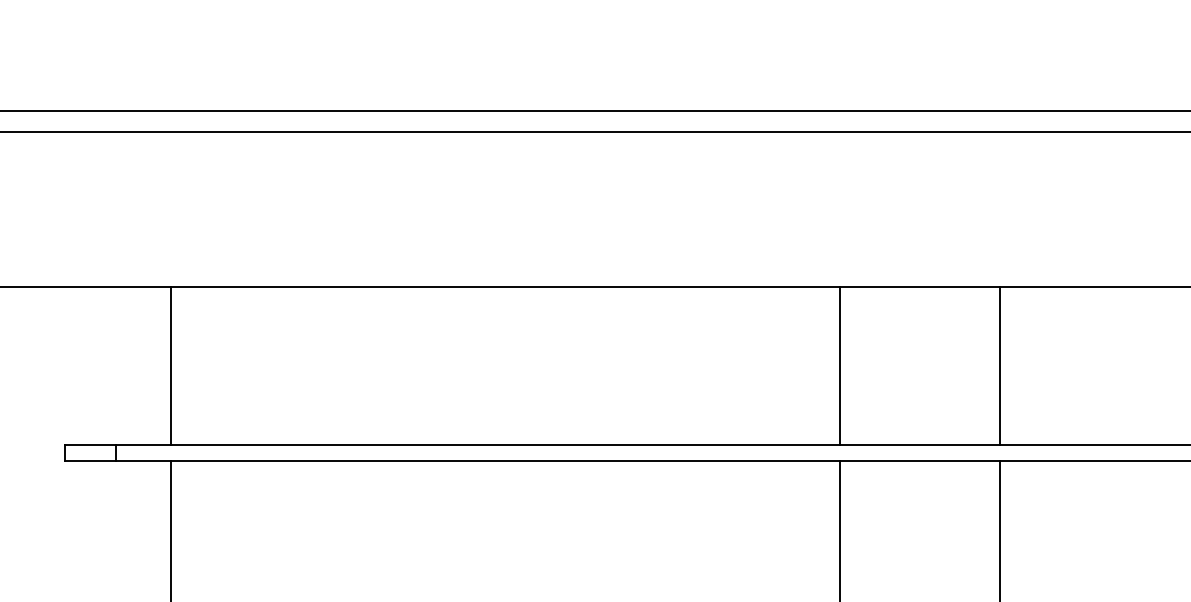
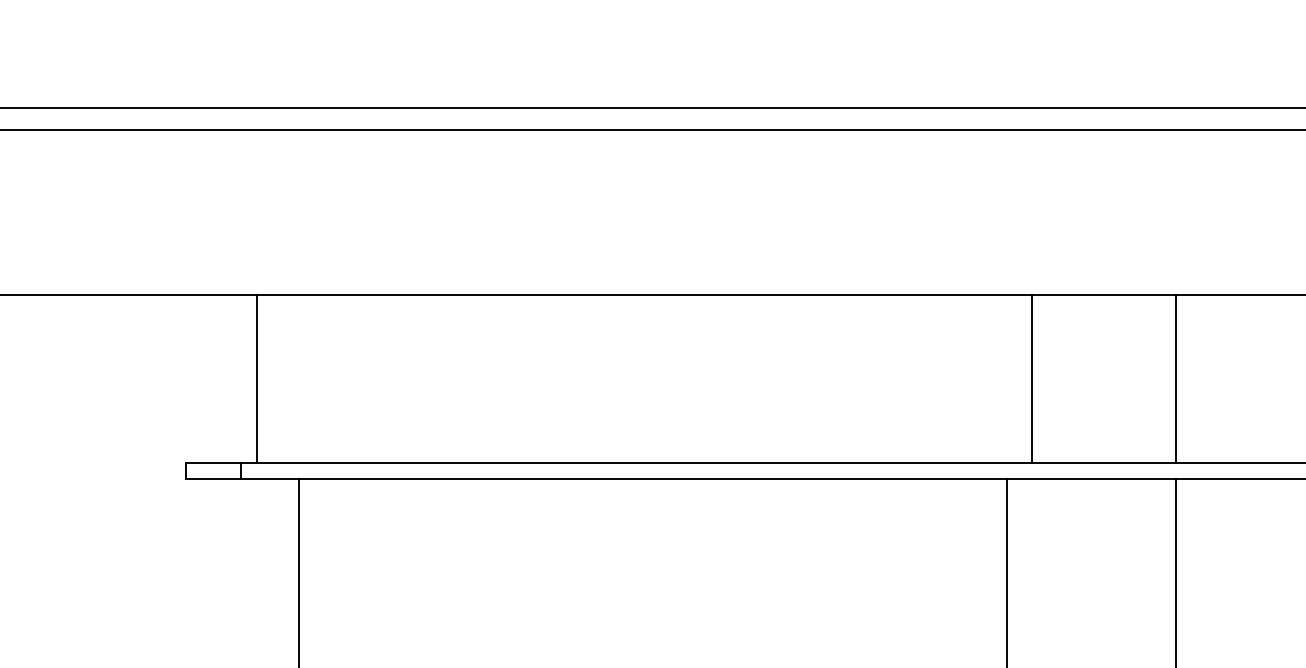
line: (170, 365) -> (256, 378), moved
line: (840, 365) -> (1032, 378), moved

